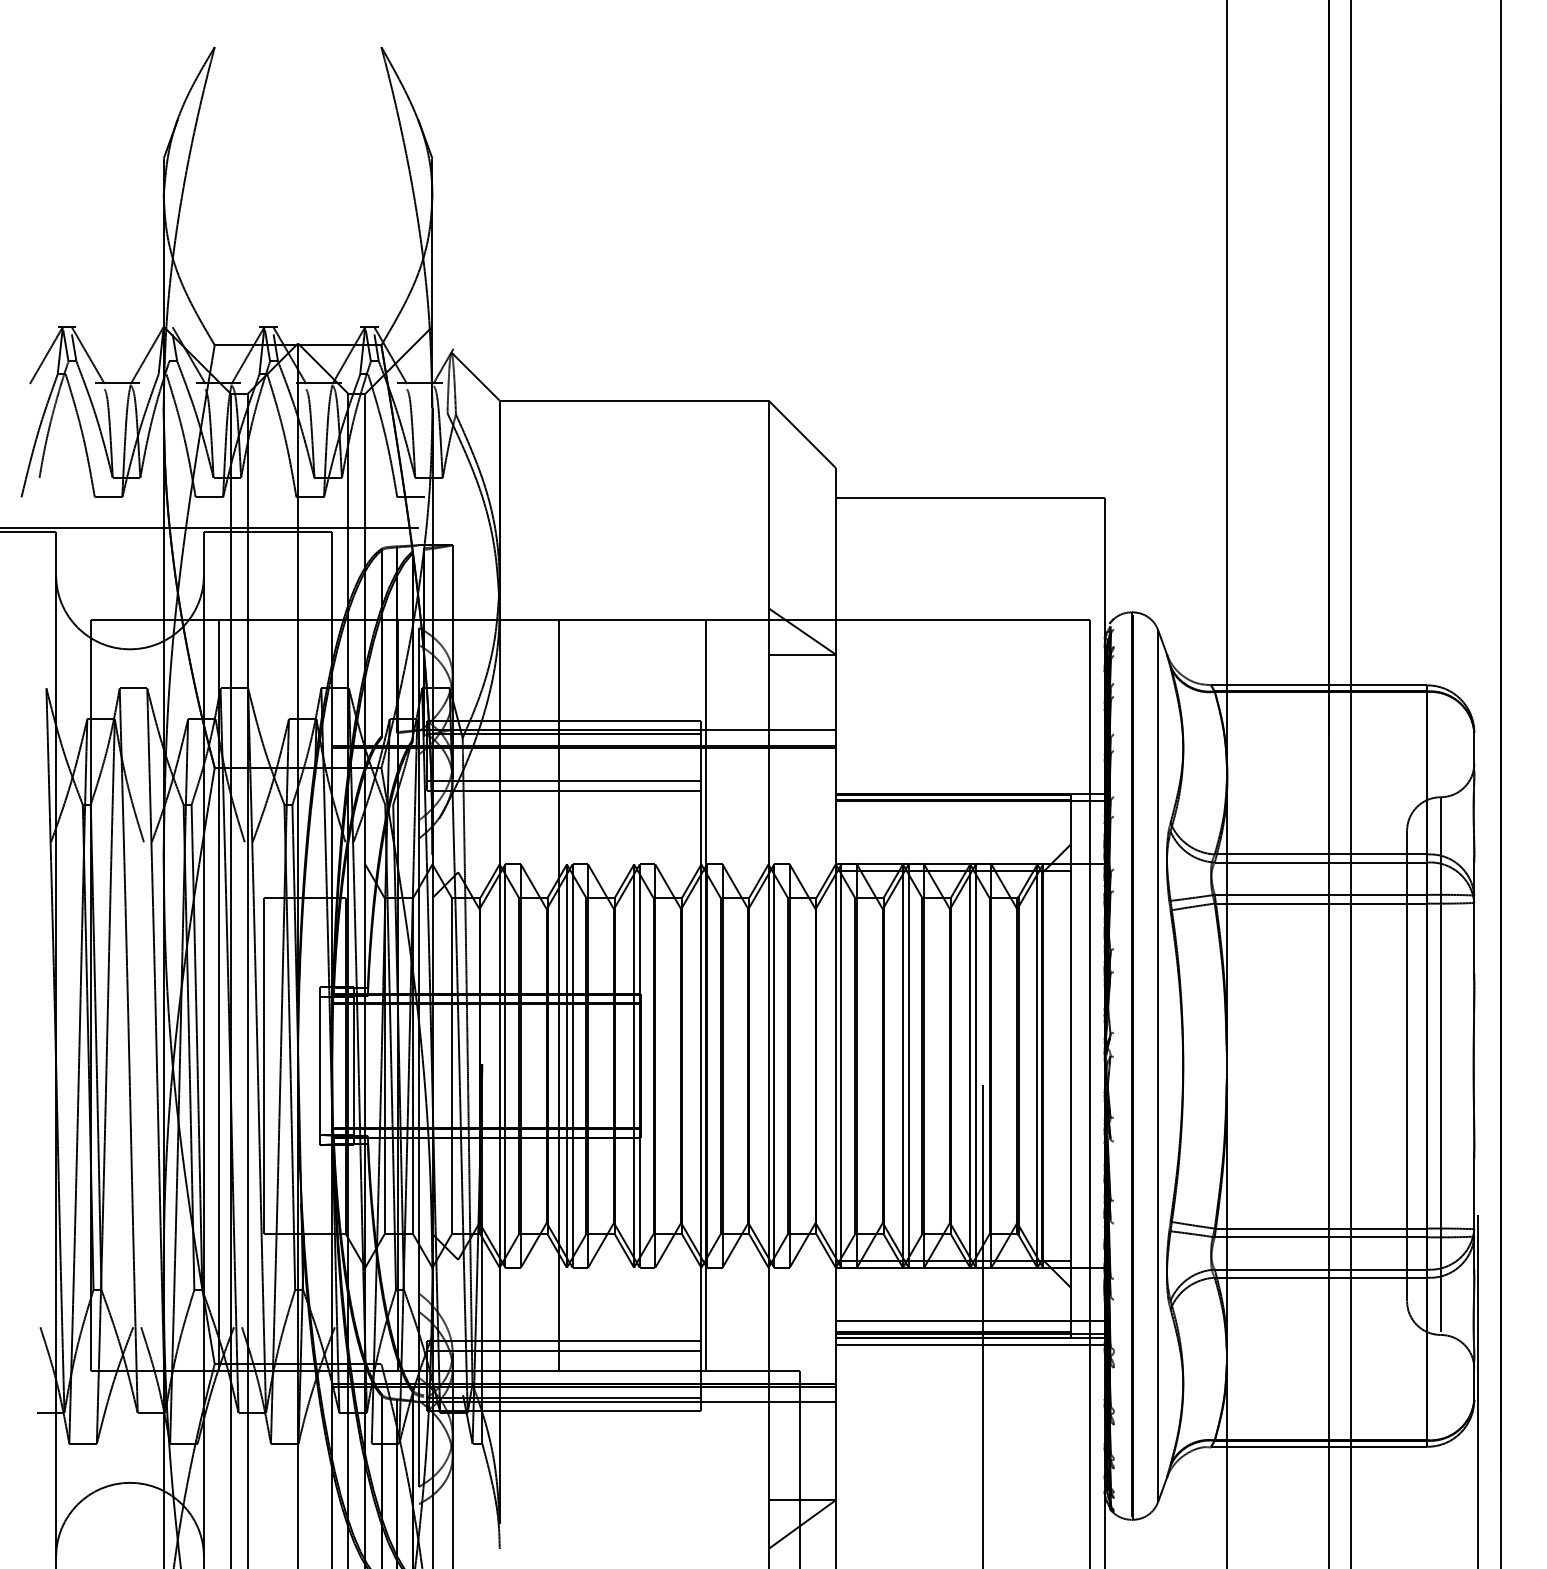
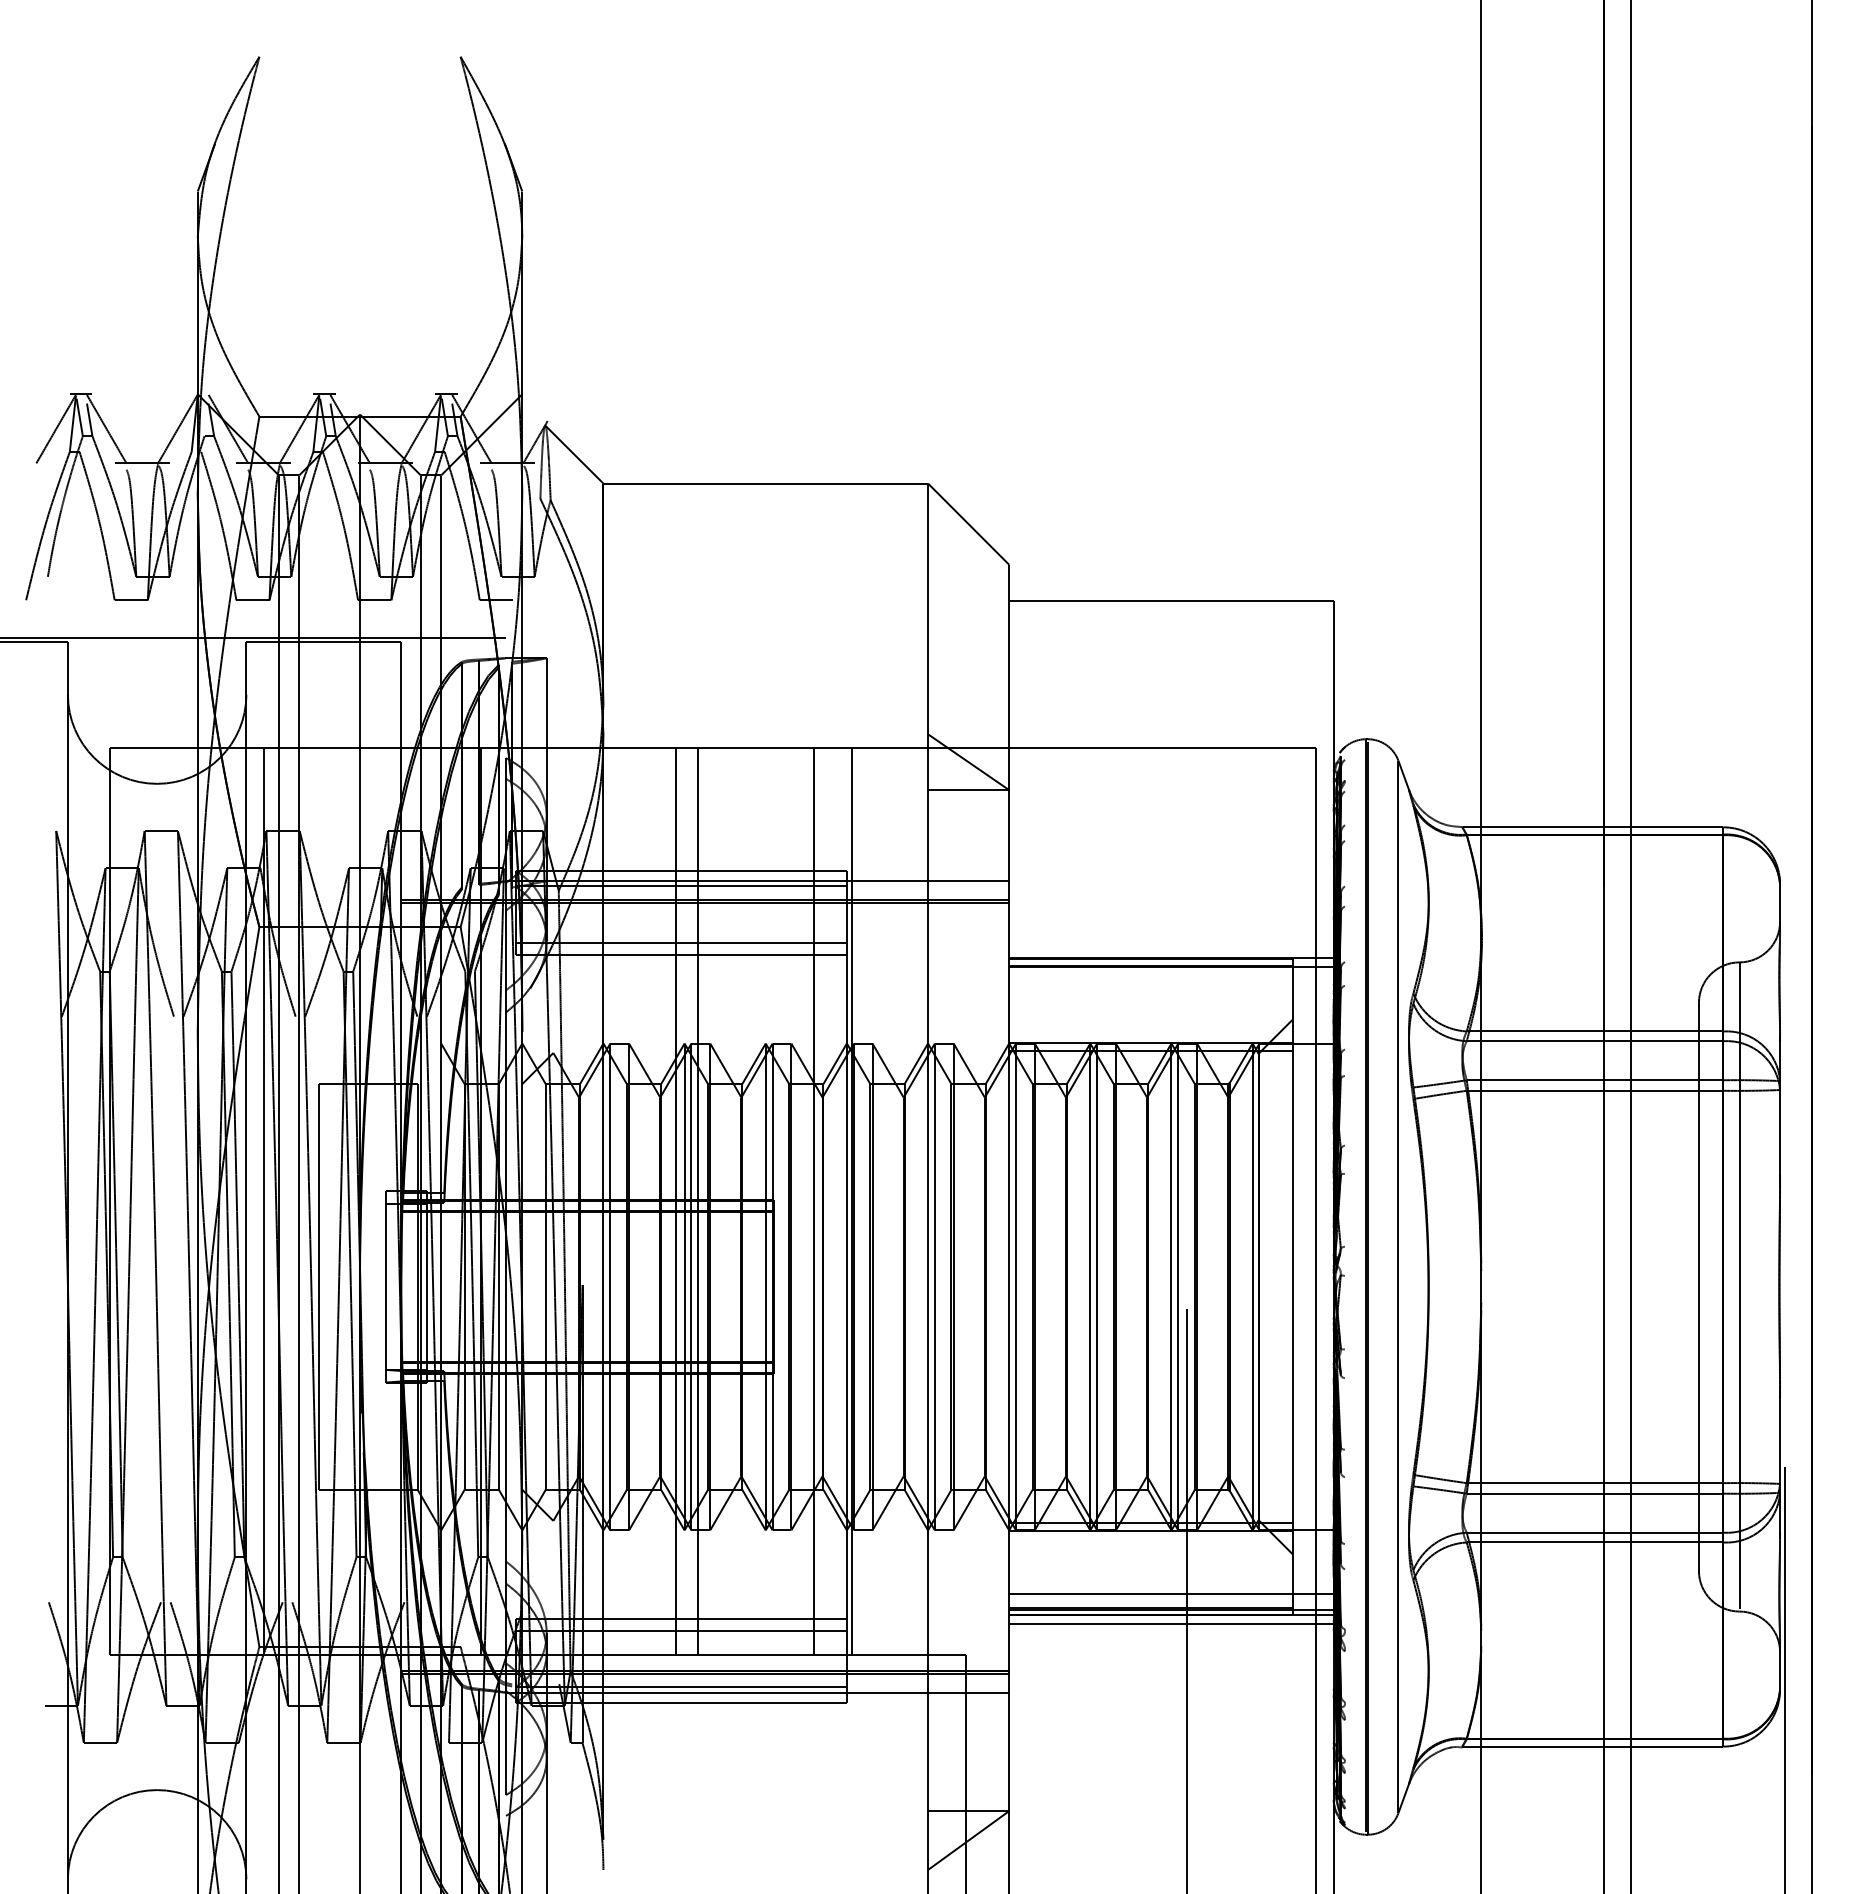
line: (578, 995) -> (698, 1201), added
line: (673, 995) -> (813, 1201), added

